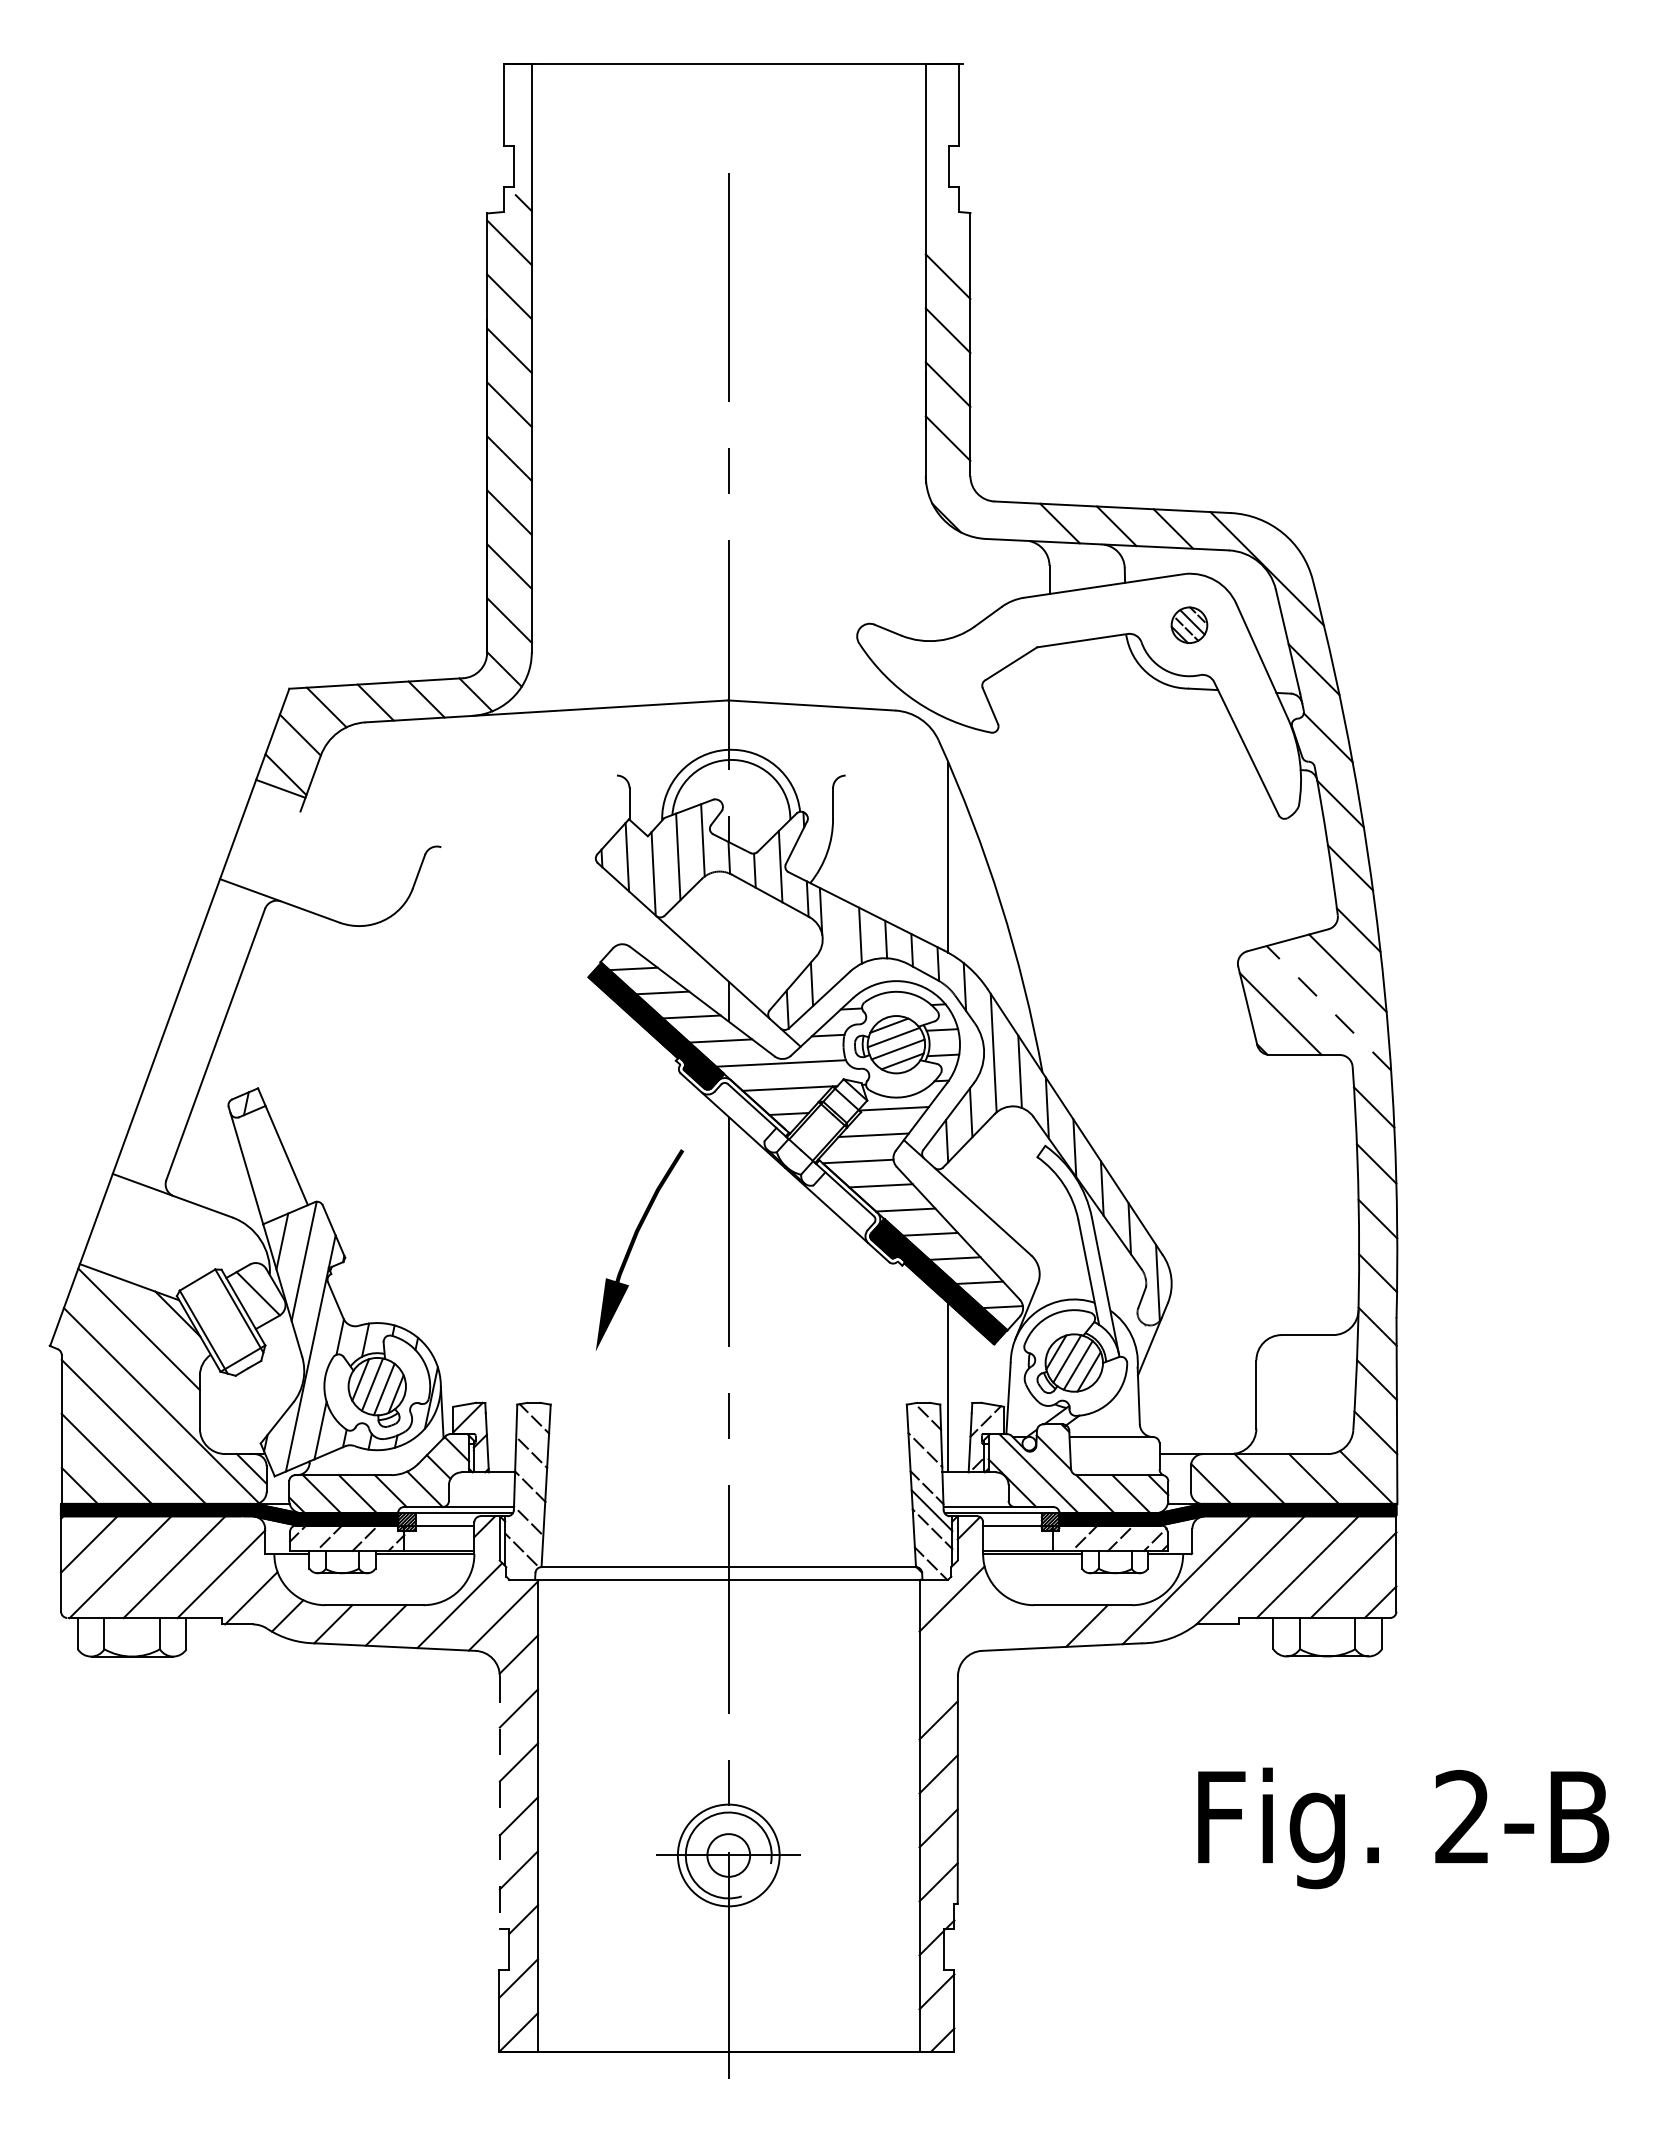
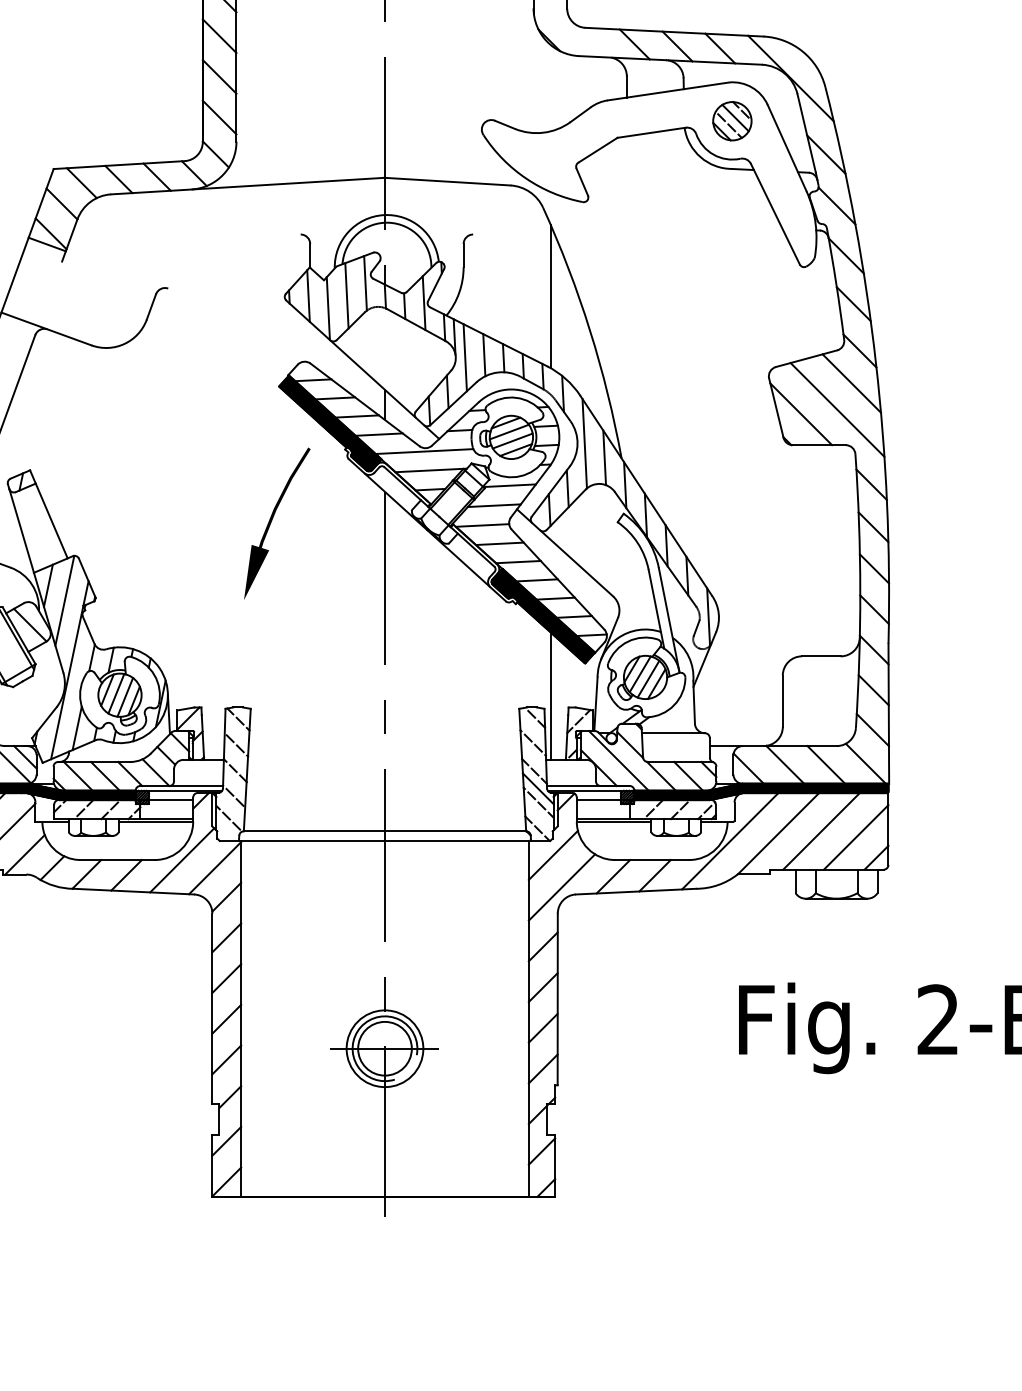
part: (1189, 624) -> (732, 120), size x1.43
line: (834, 938) -> (464, 357), added
line: (1328, 1008) -> (837, 410), dashed -> solid
part: (633, 1246) -> (272, 520), moved
line: (1031, 1627) -> (613, 876), added
line: (963, 1641) -> (561, 887), added
line: (499, 1803) -> (212, 1009), dashed -> solid
circle: (728, 1855) -> (384, 1048), size x1.67

